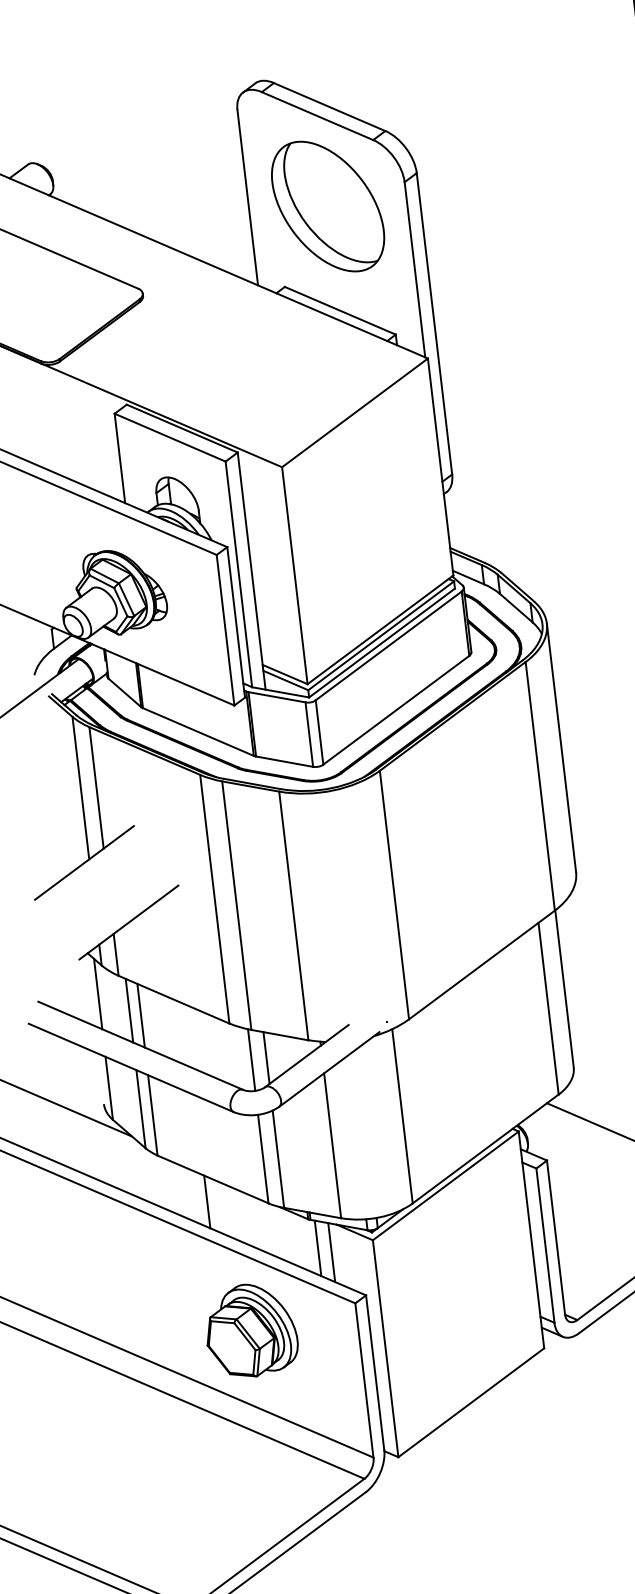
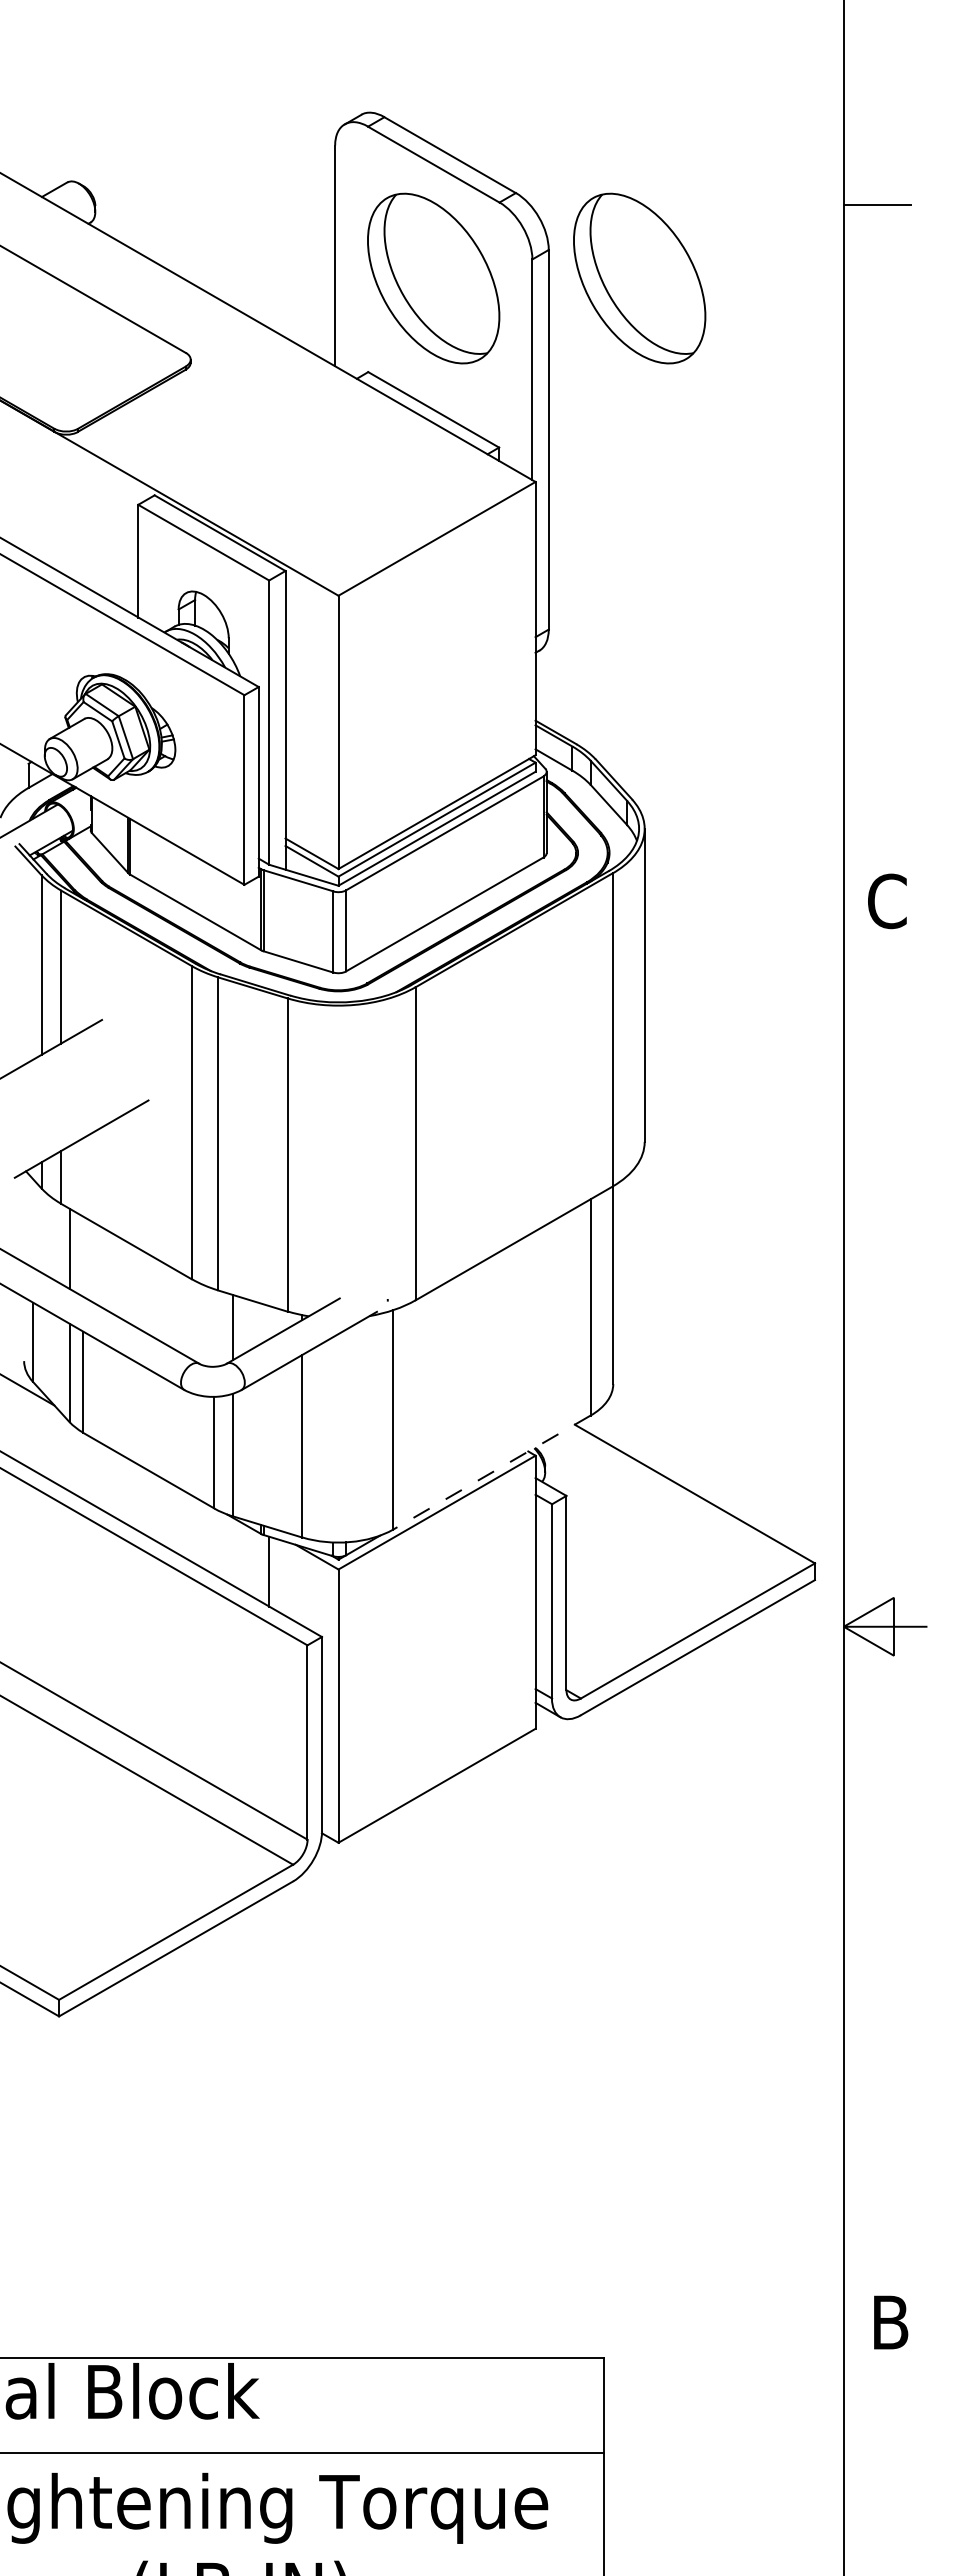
part: (491, 187) -> (639, 278), added
line: (98, 994) -> (33, 1223), removed
line: (141, 1015) -> (83, 1256), removed
line: (251, 1059) -> (214, 1327), removed
line: (485, 1148) -> (491, 1472), solid -> dashed
line: (207, 1201) -> (138, 1497), removed
line: (331, 1252) -> (285, 1578), removed
part: (250, 1330) -> (173, 1663), removed

